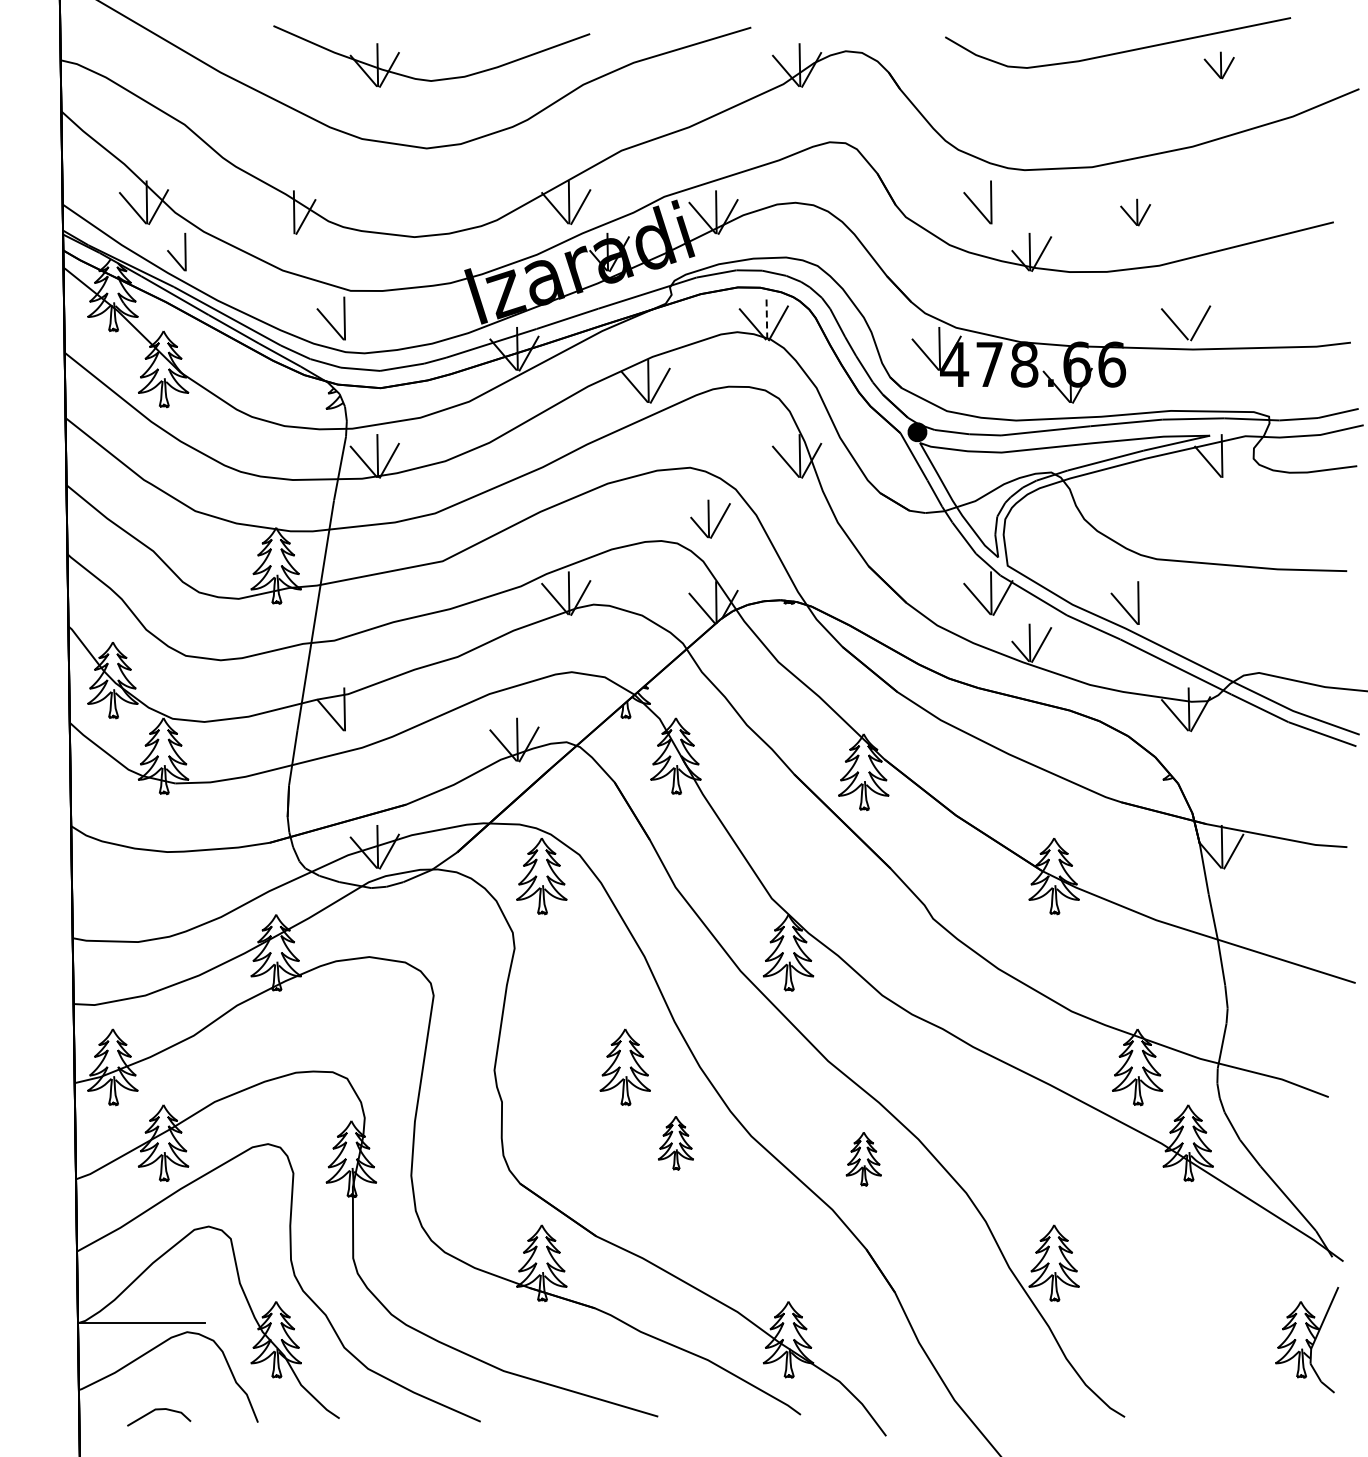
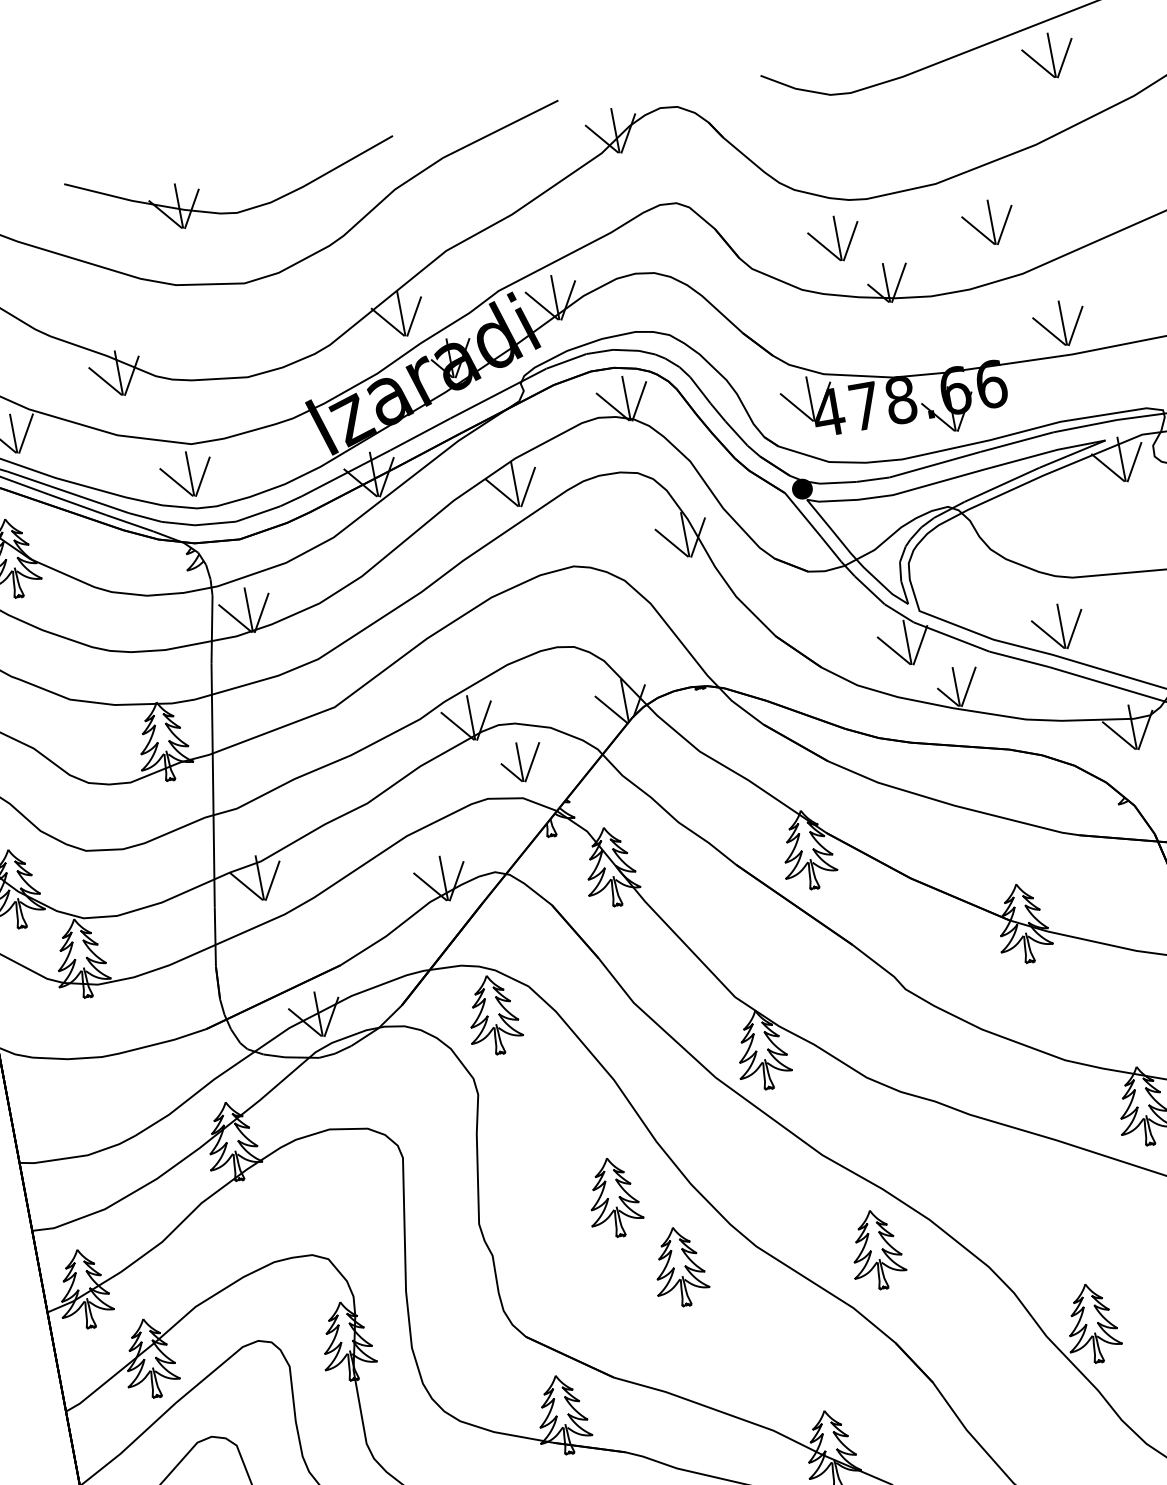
part: (1219, 65) -> (1049, 56), size x1.67
line: (1002, 206) -> (850, 240), added
part: (1135, 212) -> (988, 223), size x1.67
line: (280, 217) -> (105, 380), added
line: (196, 253) -> (25, 433), added
line: (766, 318) -> (626, 398), dashed -> solid
line: (1188, 318) -> (1062, 323), added
line: (355, 323) -> (202, 477), added
line: (1233, 460) -> (1134, 461), added
part: (710, 518) -> (521, 761), moved
line: (1149, 607) -> (1073, 628), added
line: (355, 714) -> (271, 881), added
part: (675, 1142) -> (679, 1266), size x1.43
part: (863, 1158) -> (876, 1249), size x1.43

